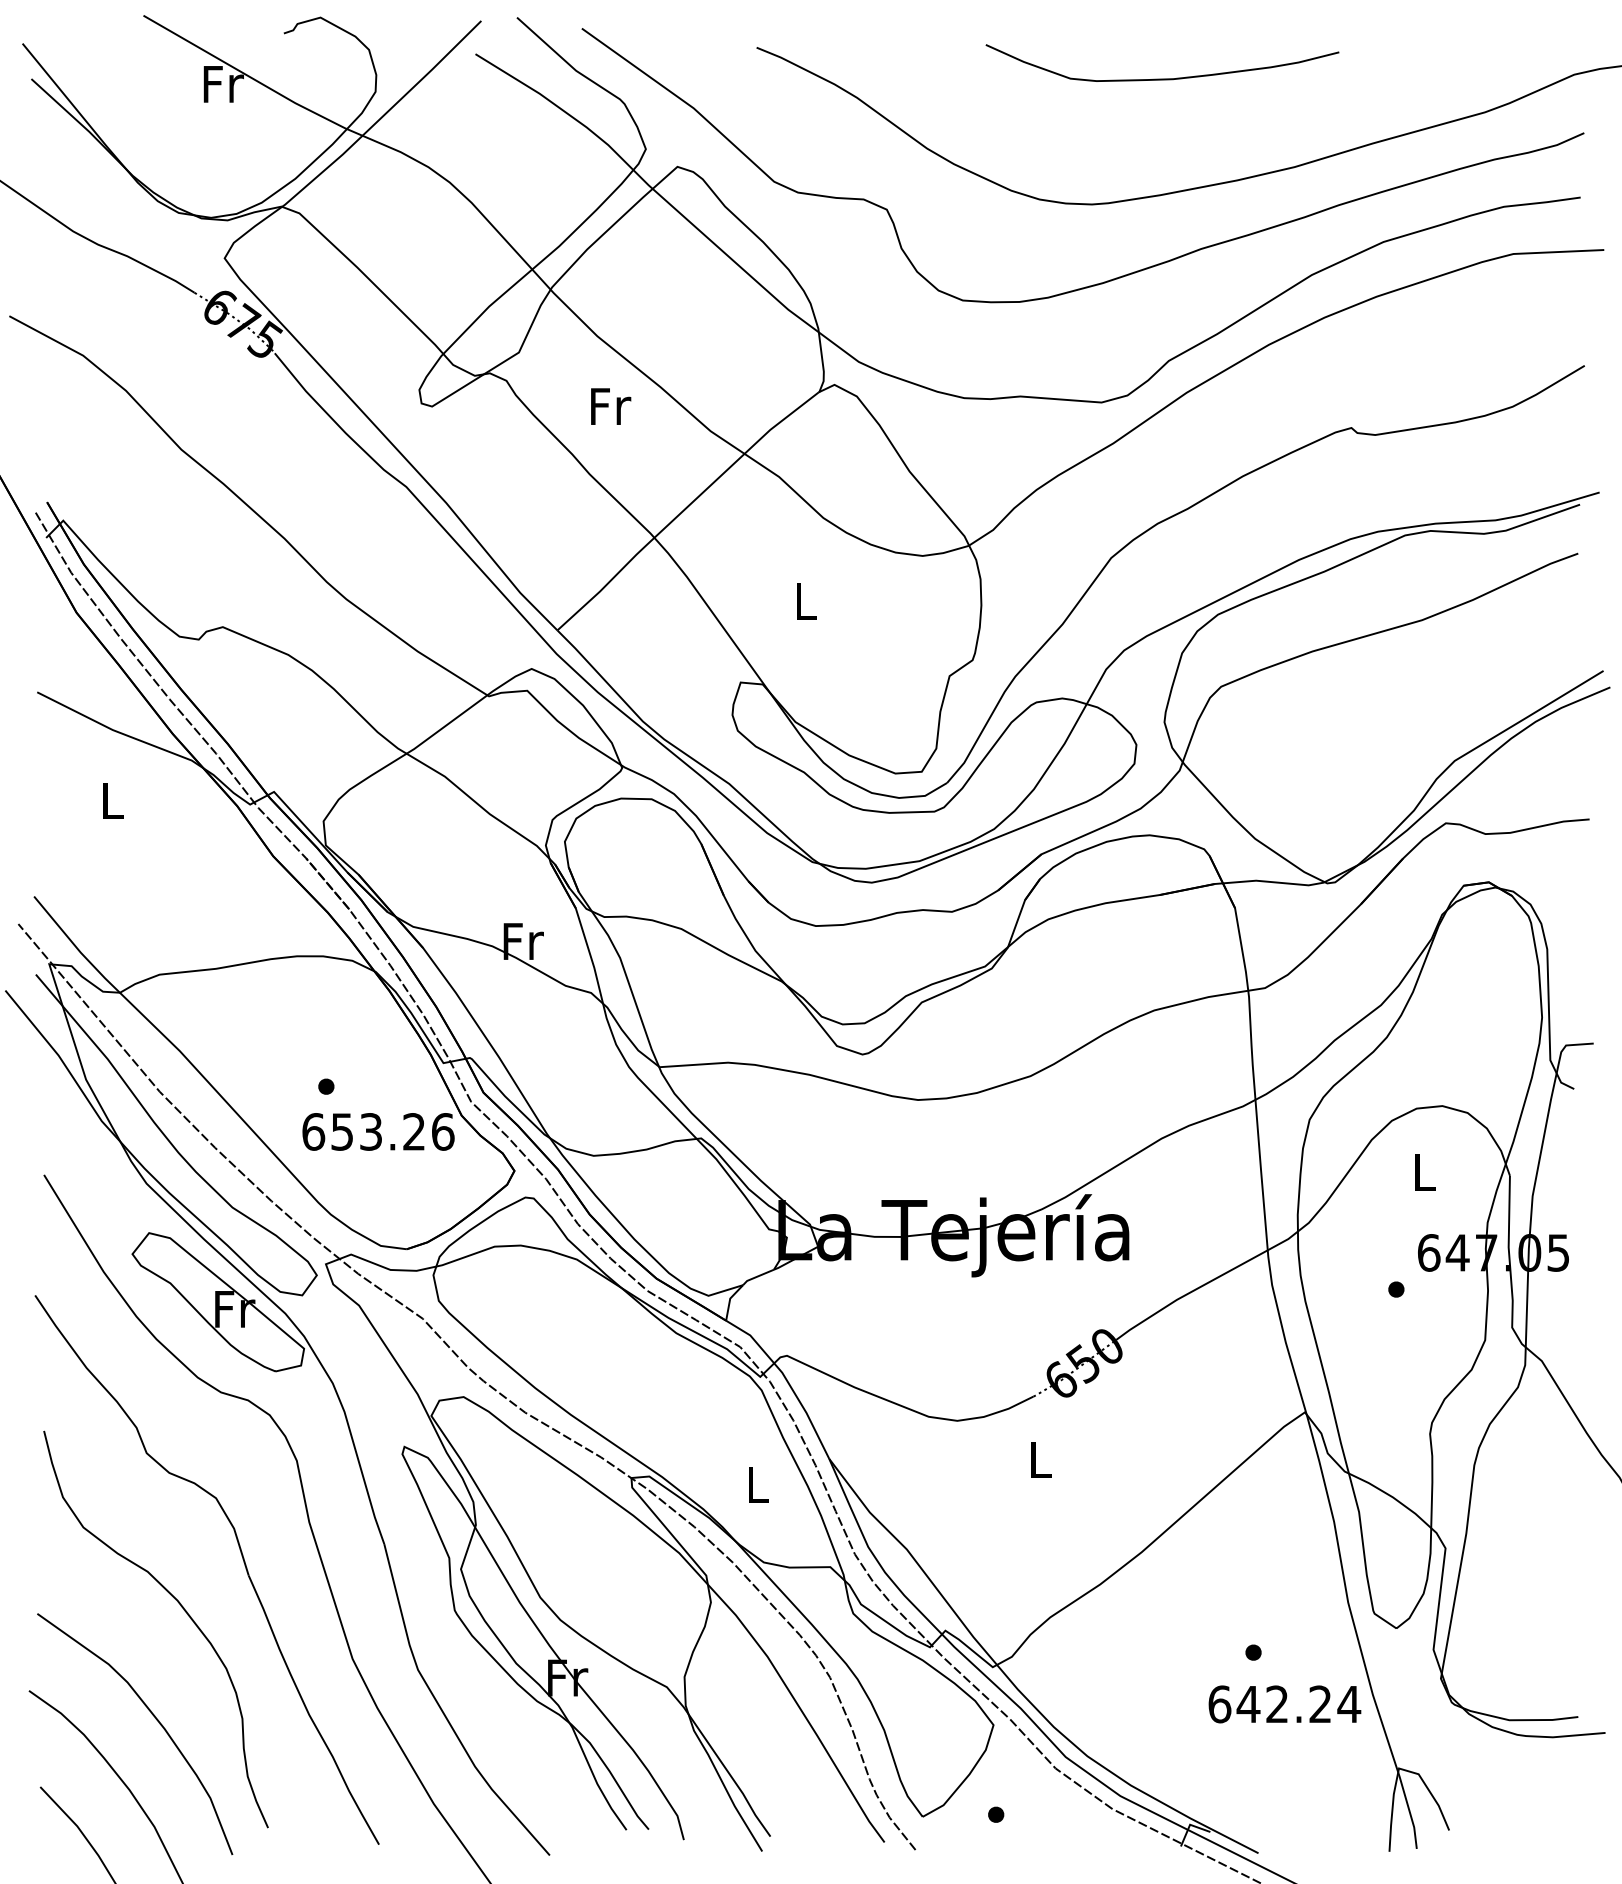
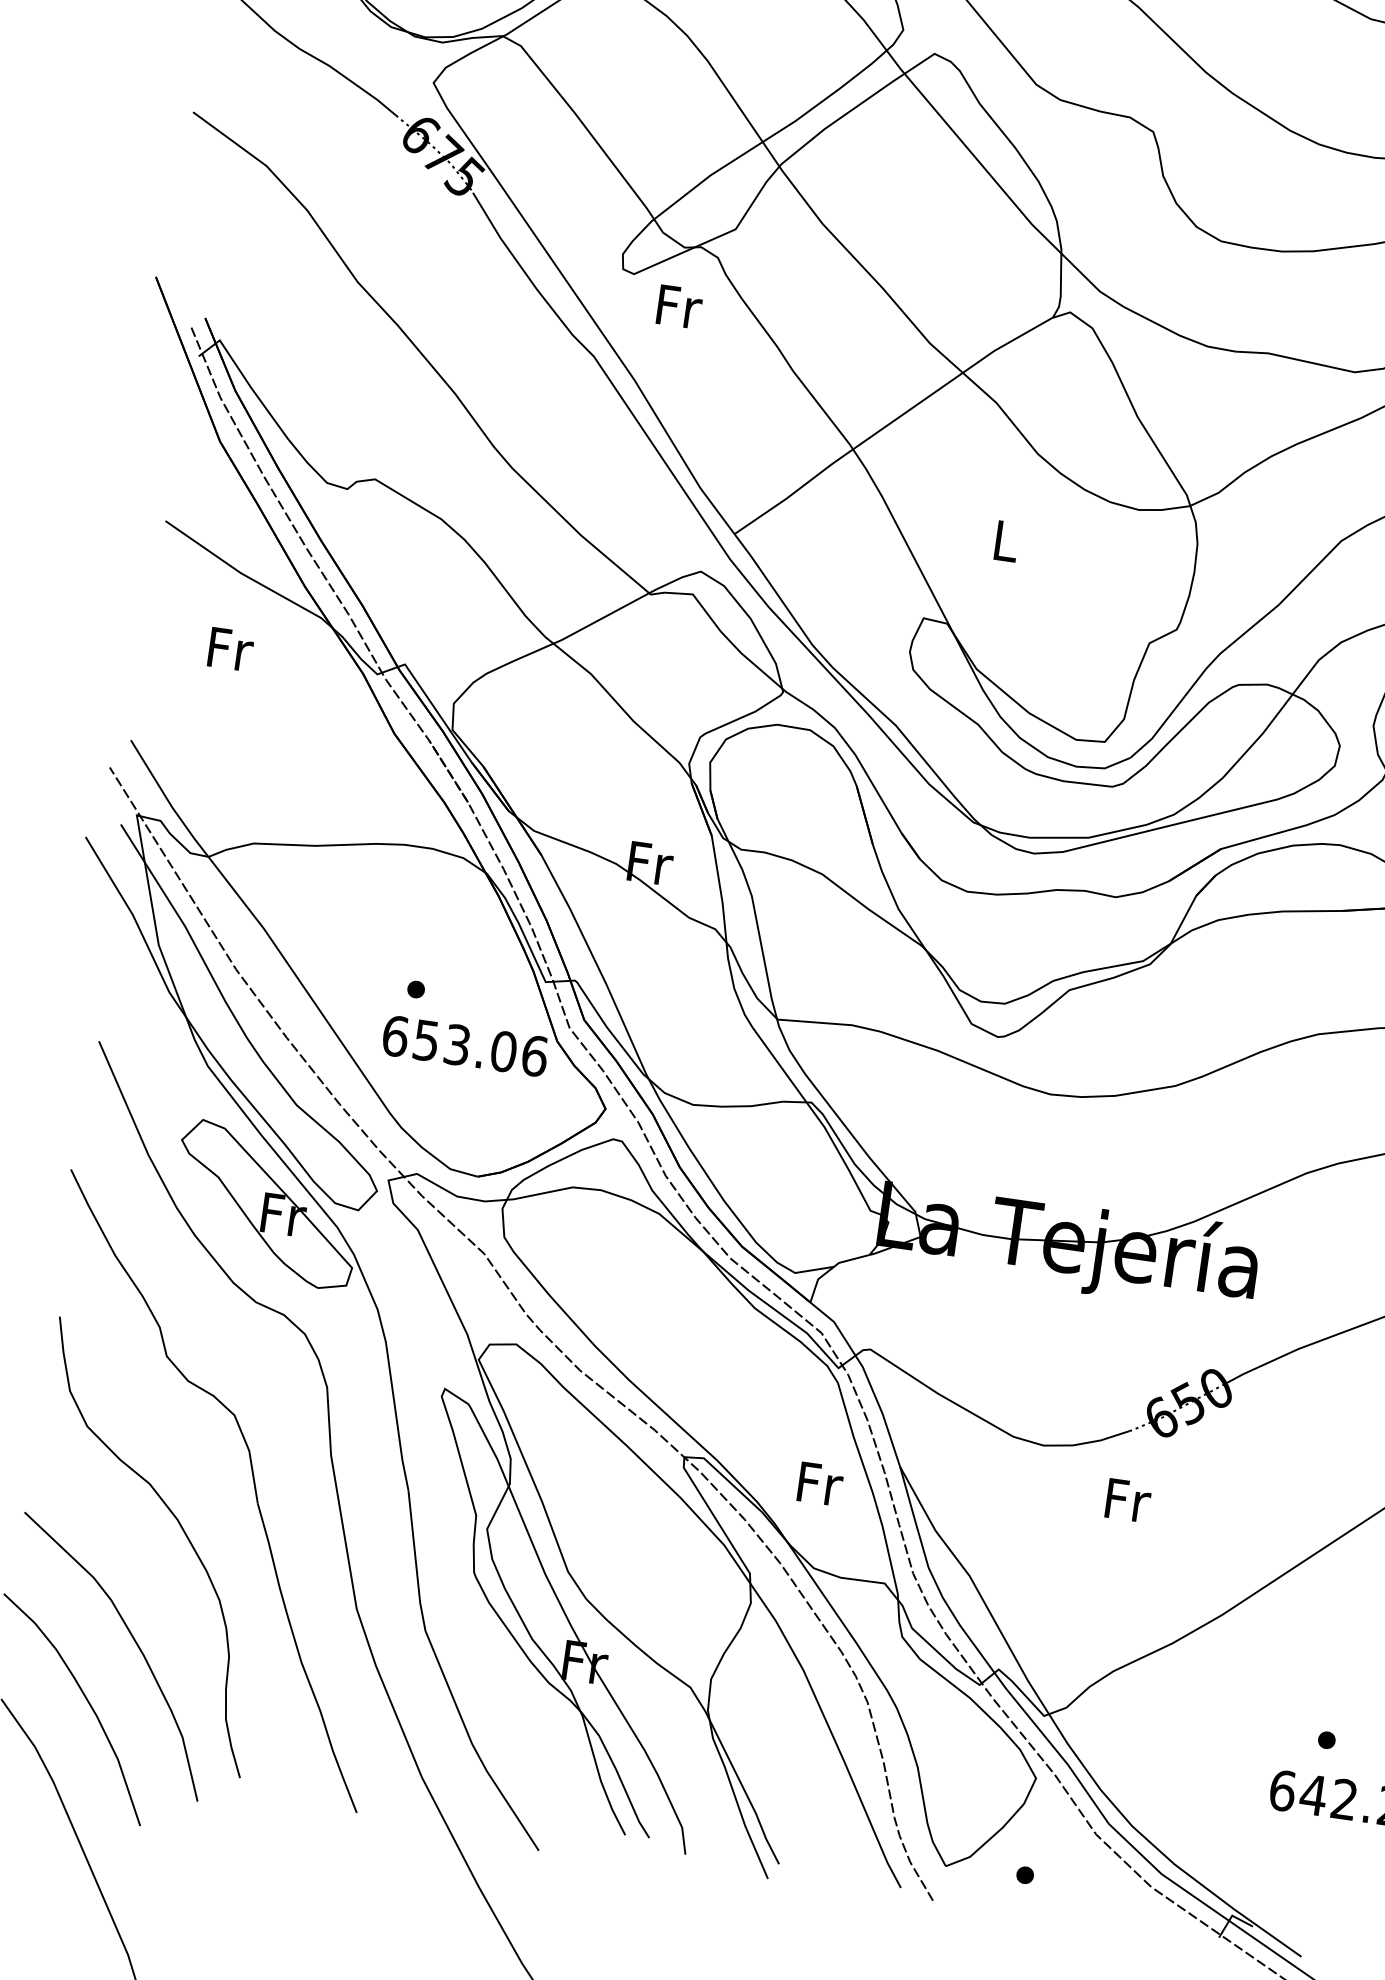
text: (611, 406) -> (680, 306), moved
text: (113, 800) -> (230, 649), L -> Fr
text: (414, 1131) -> (504, 1051), 653.26 -> 653.06
text: (1041, 1459) -> (1128, 1500), L -> Fr
text: (759, 1484) -> (821, 1483), L -> Fr

